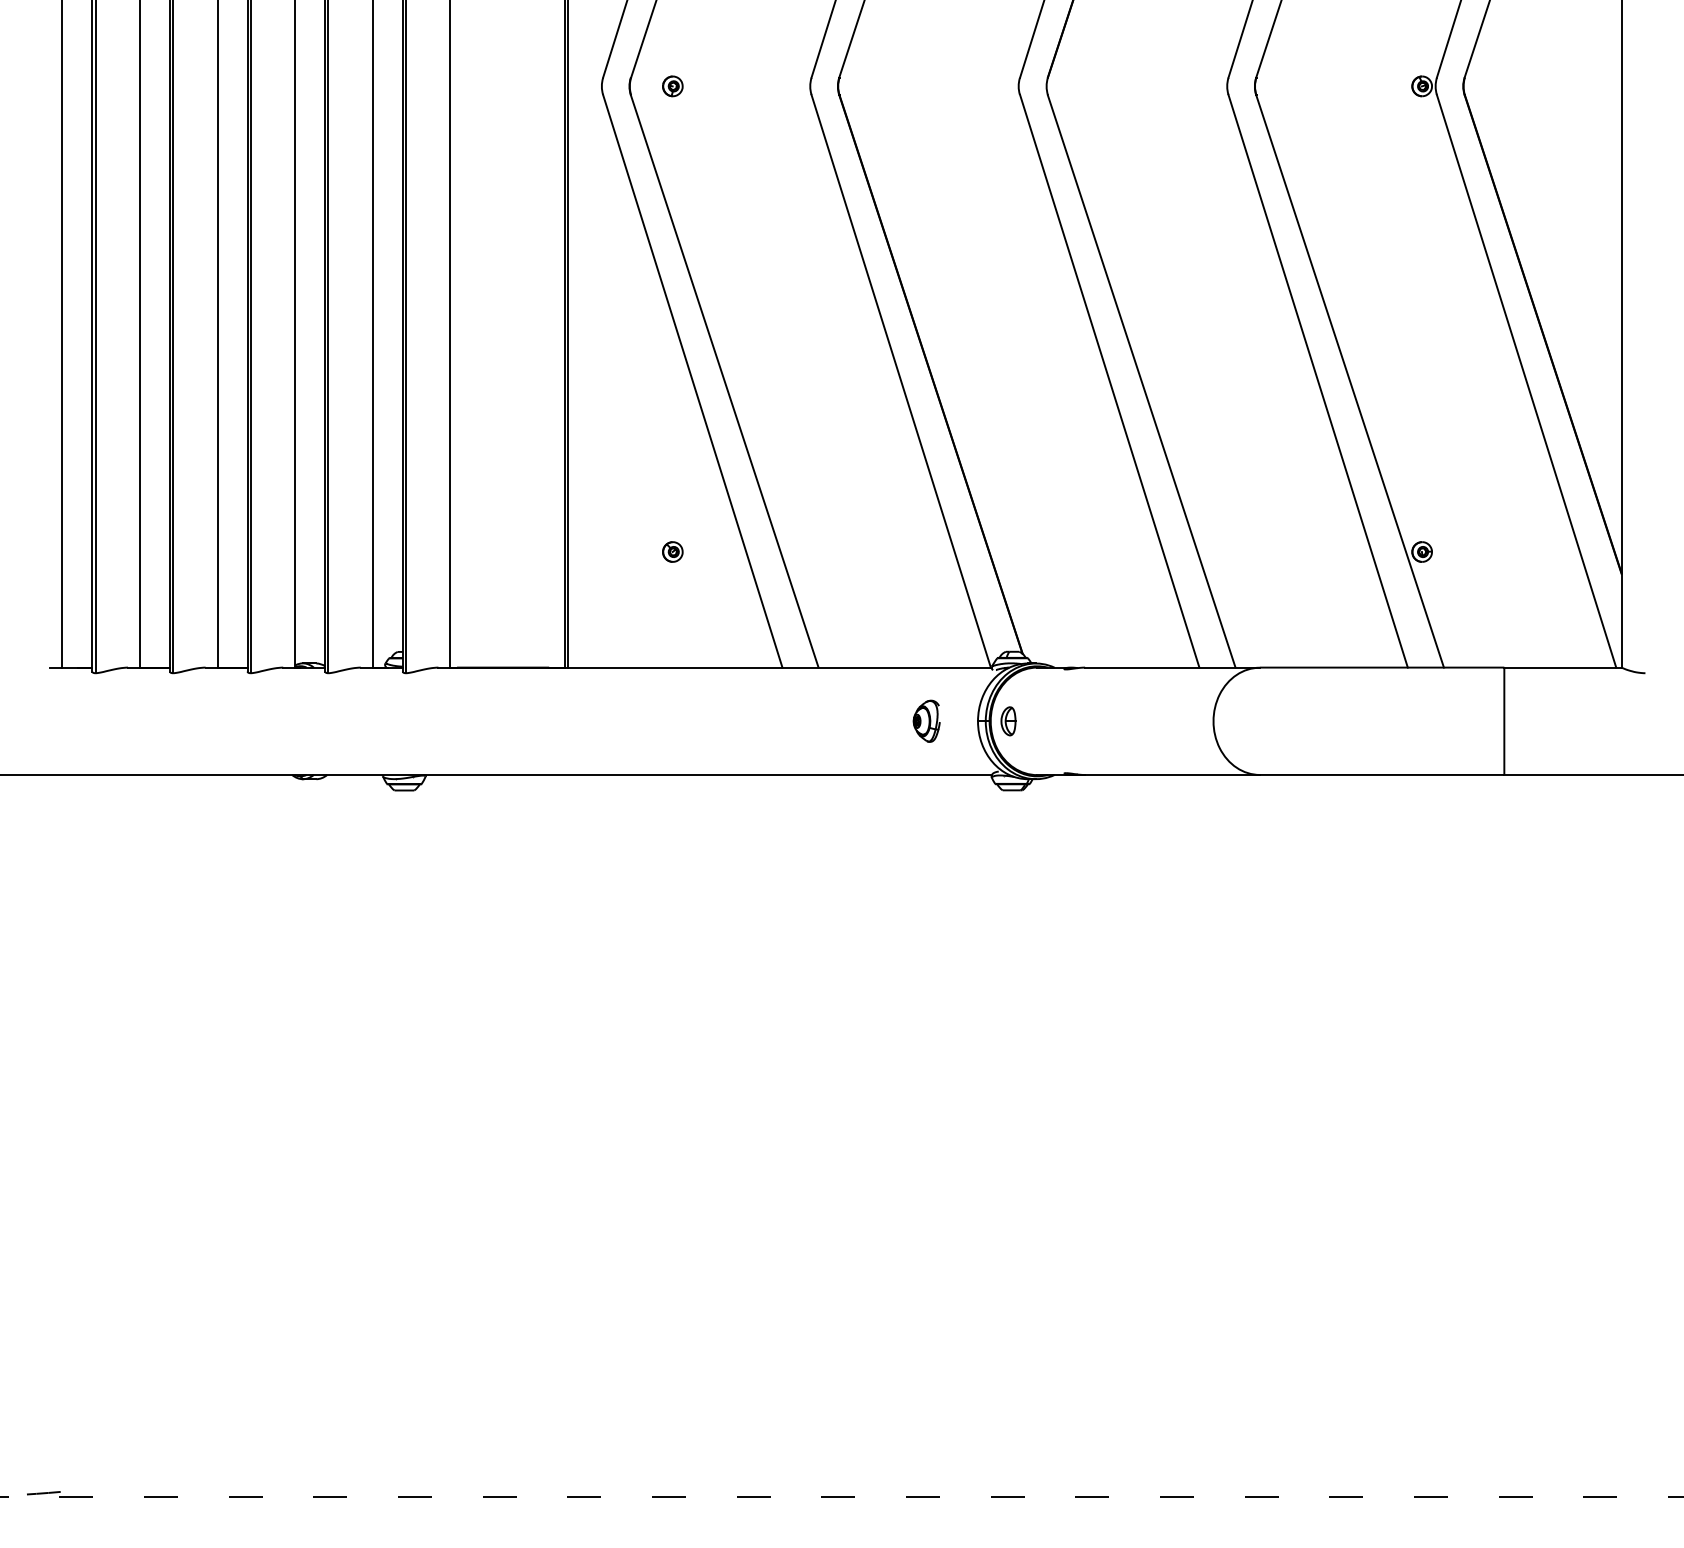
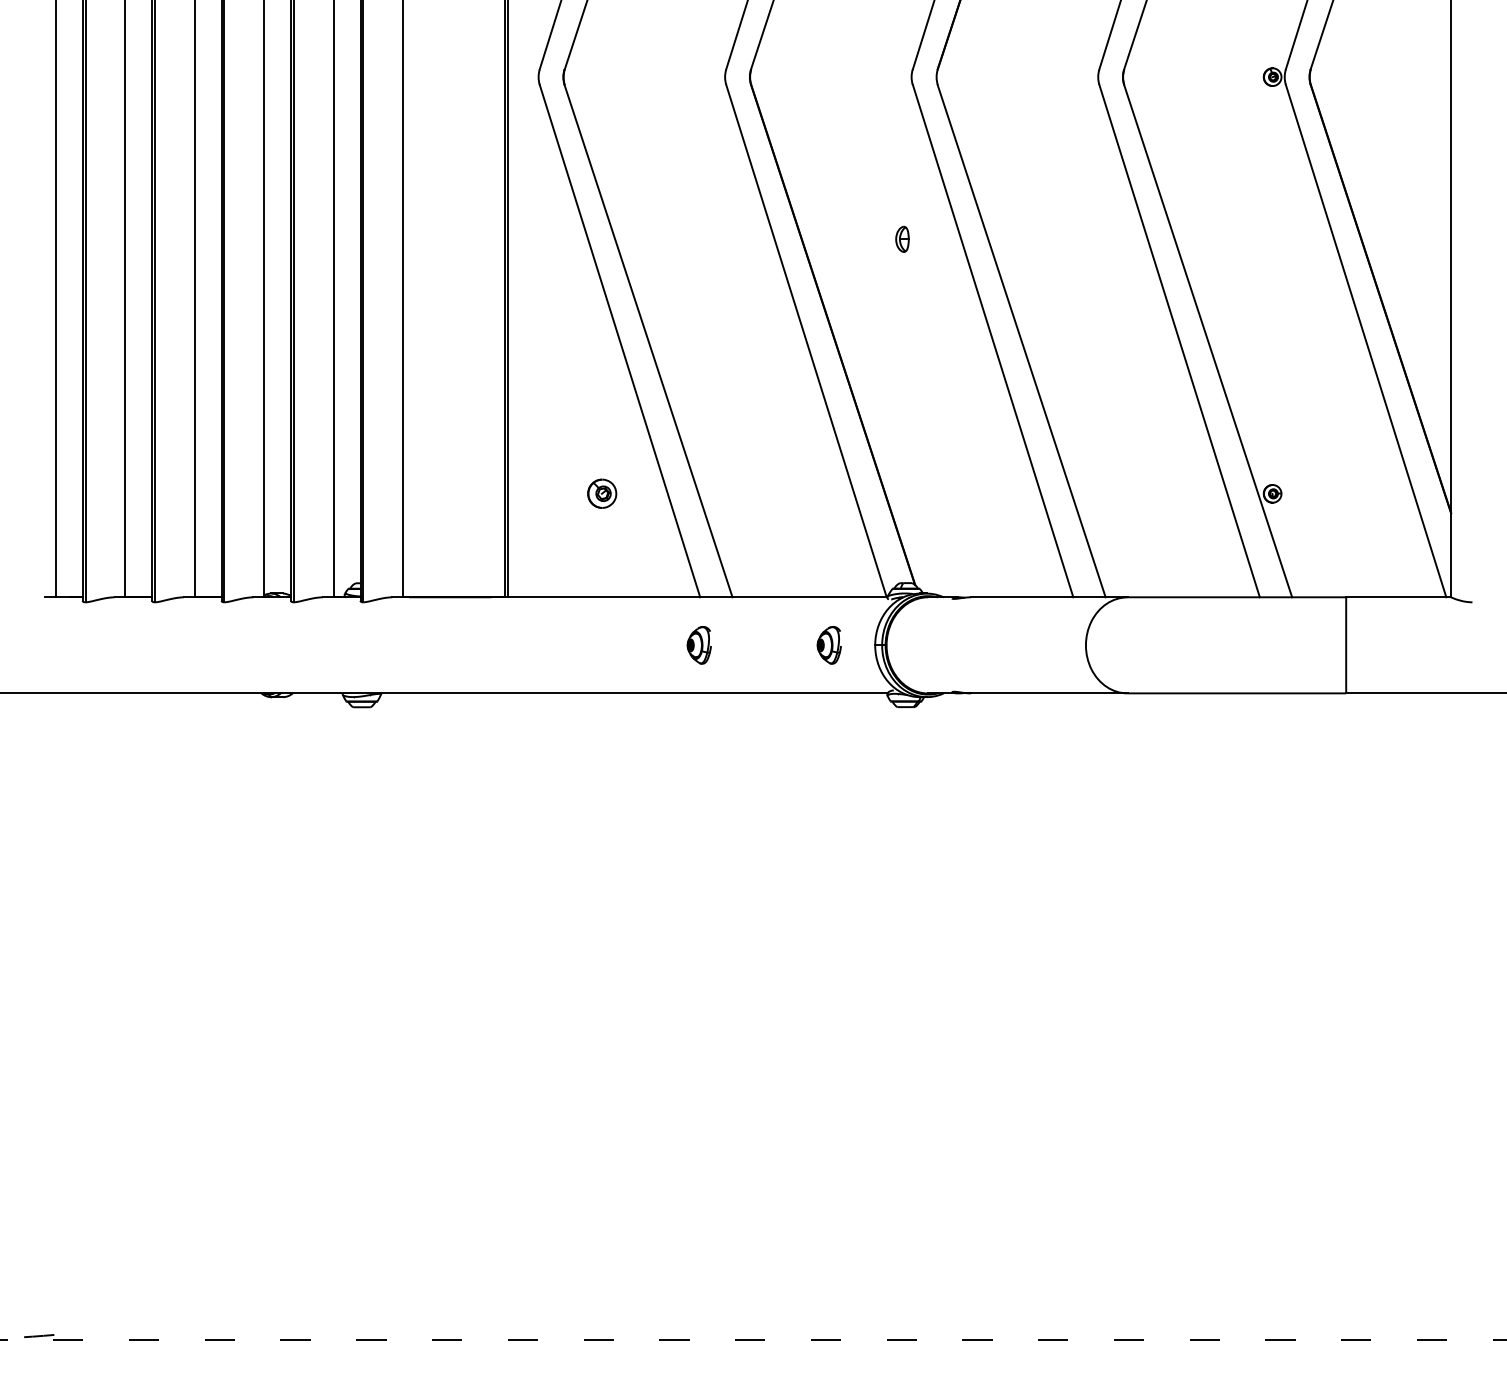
part: (672, 85) -> (601, 76), removed
part: (672, 551) -> (601, 493), size x1.6
part: (1008, 720) -> (902, 238), moved
part: (780, 721) -> (698, 645), added

